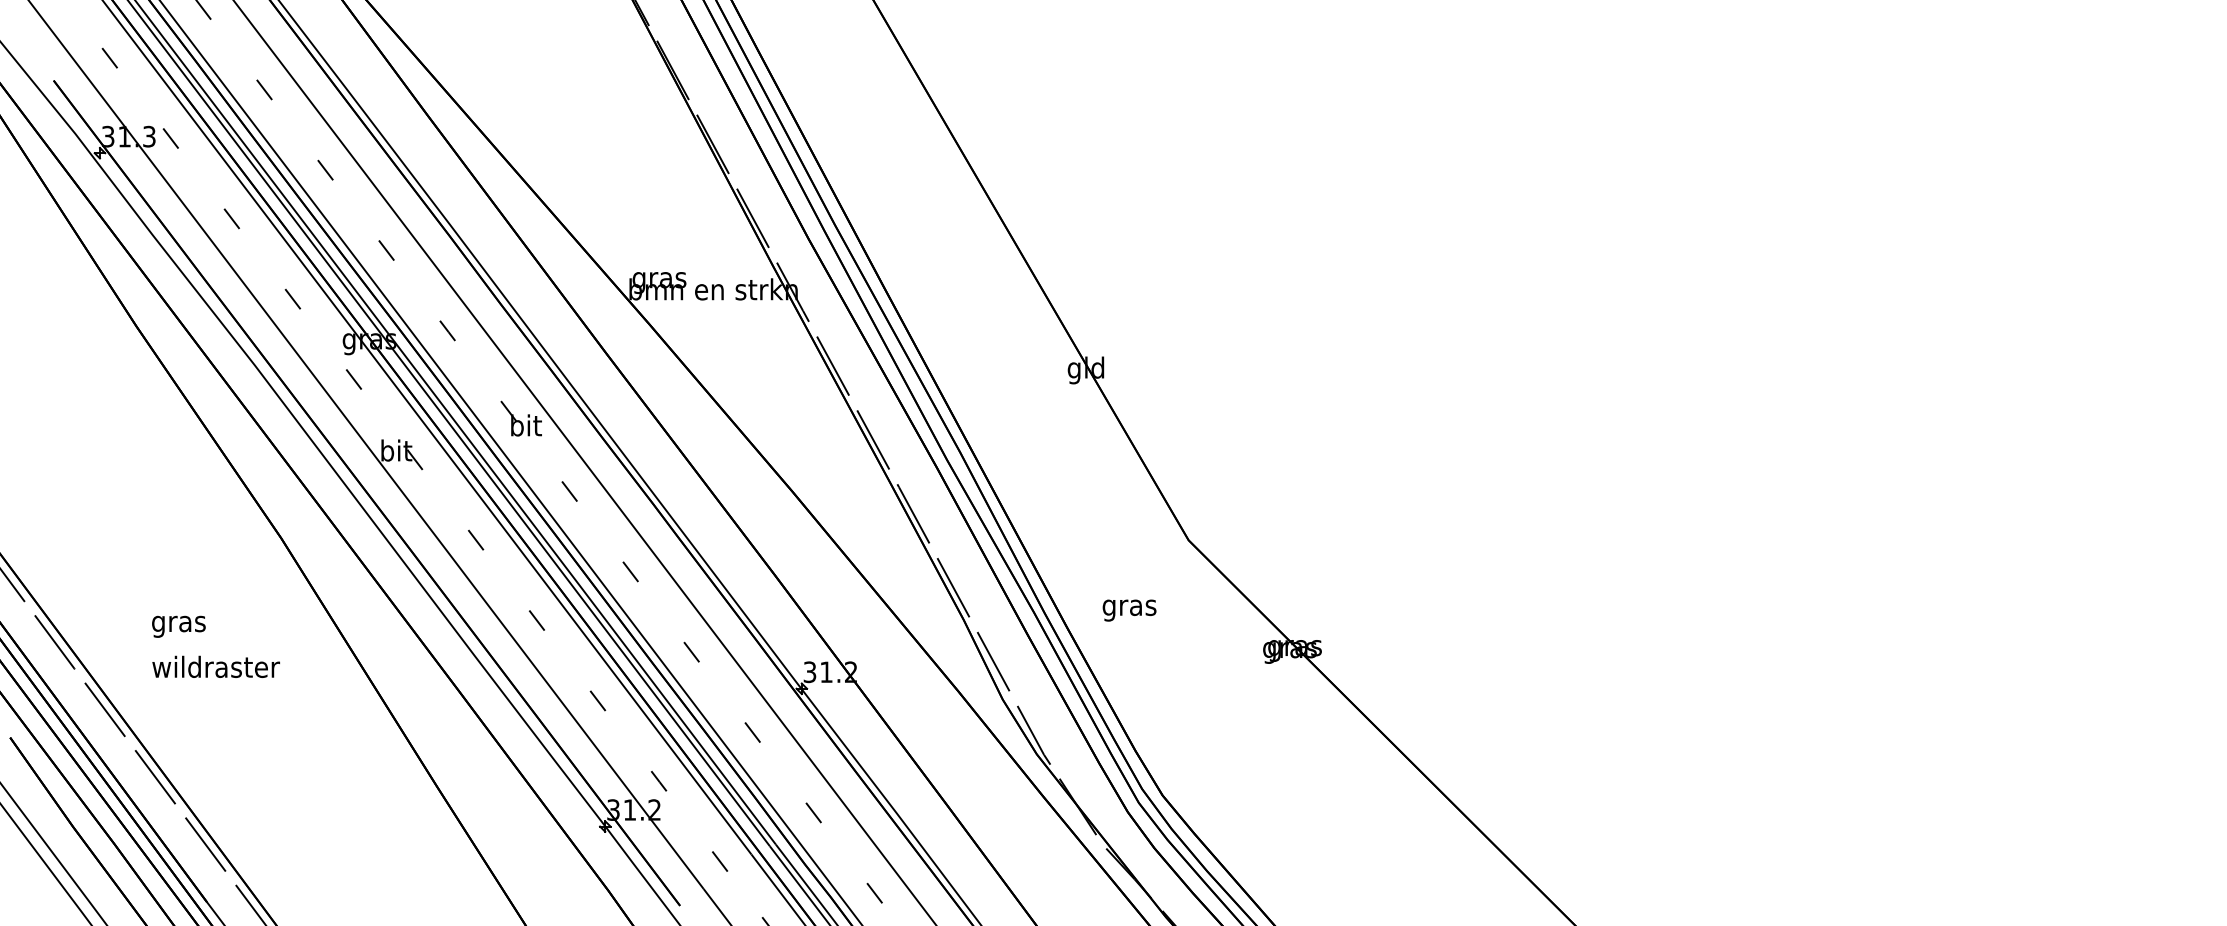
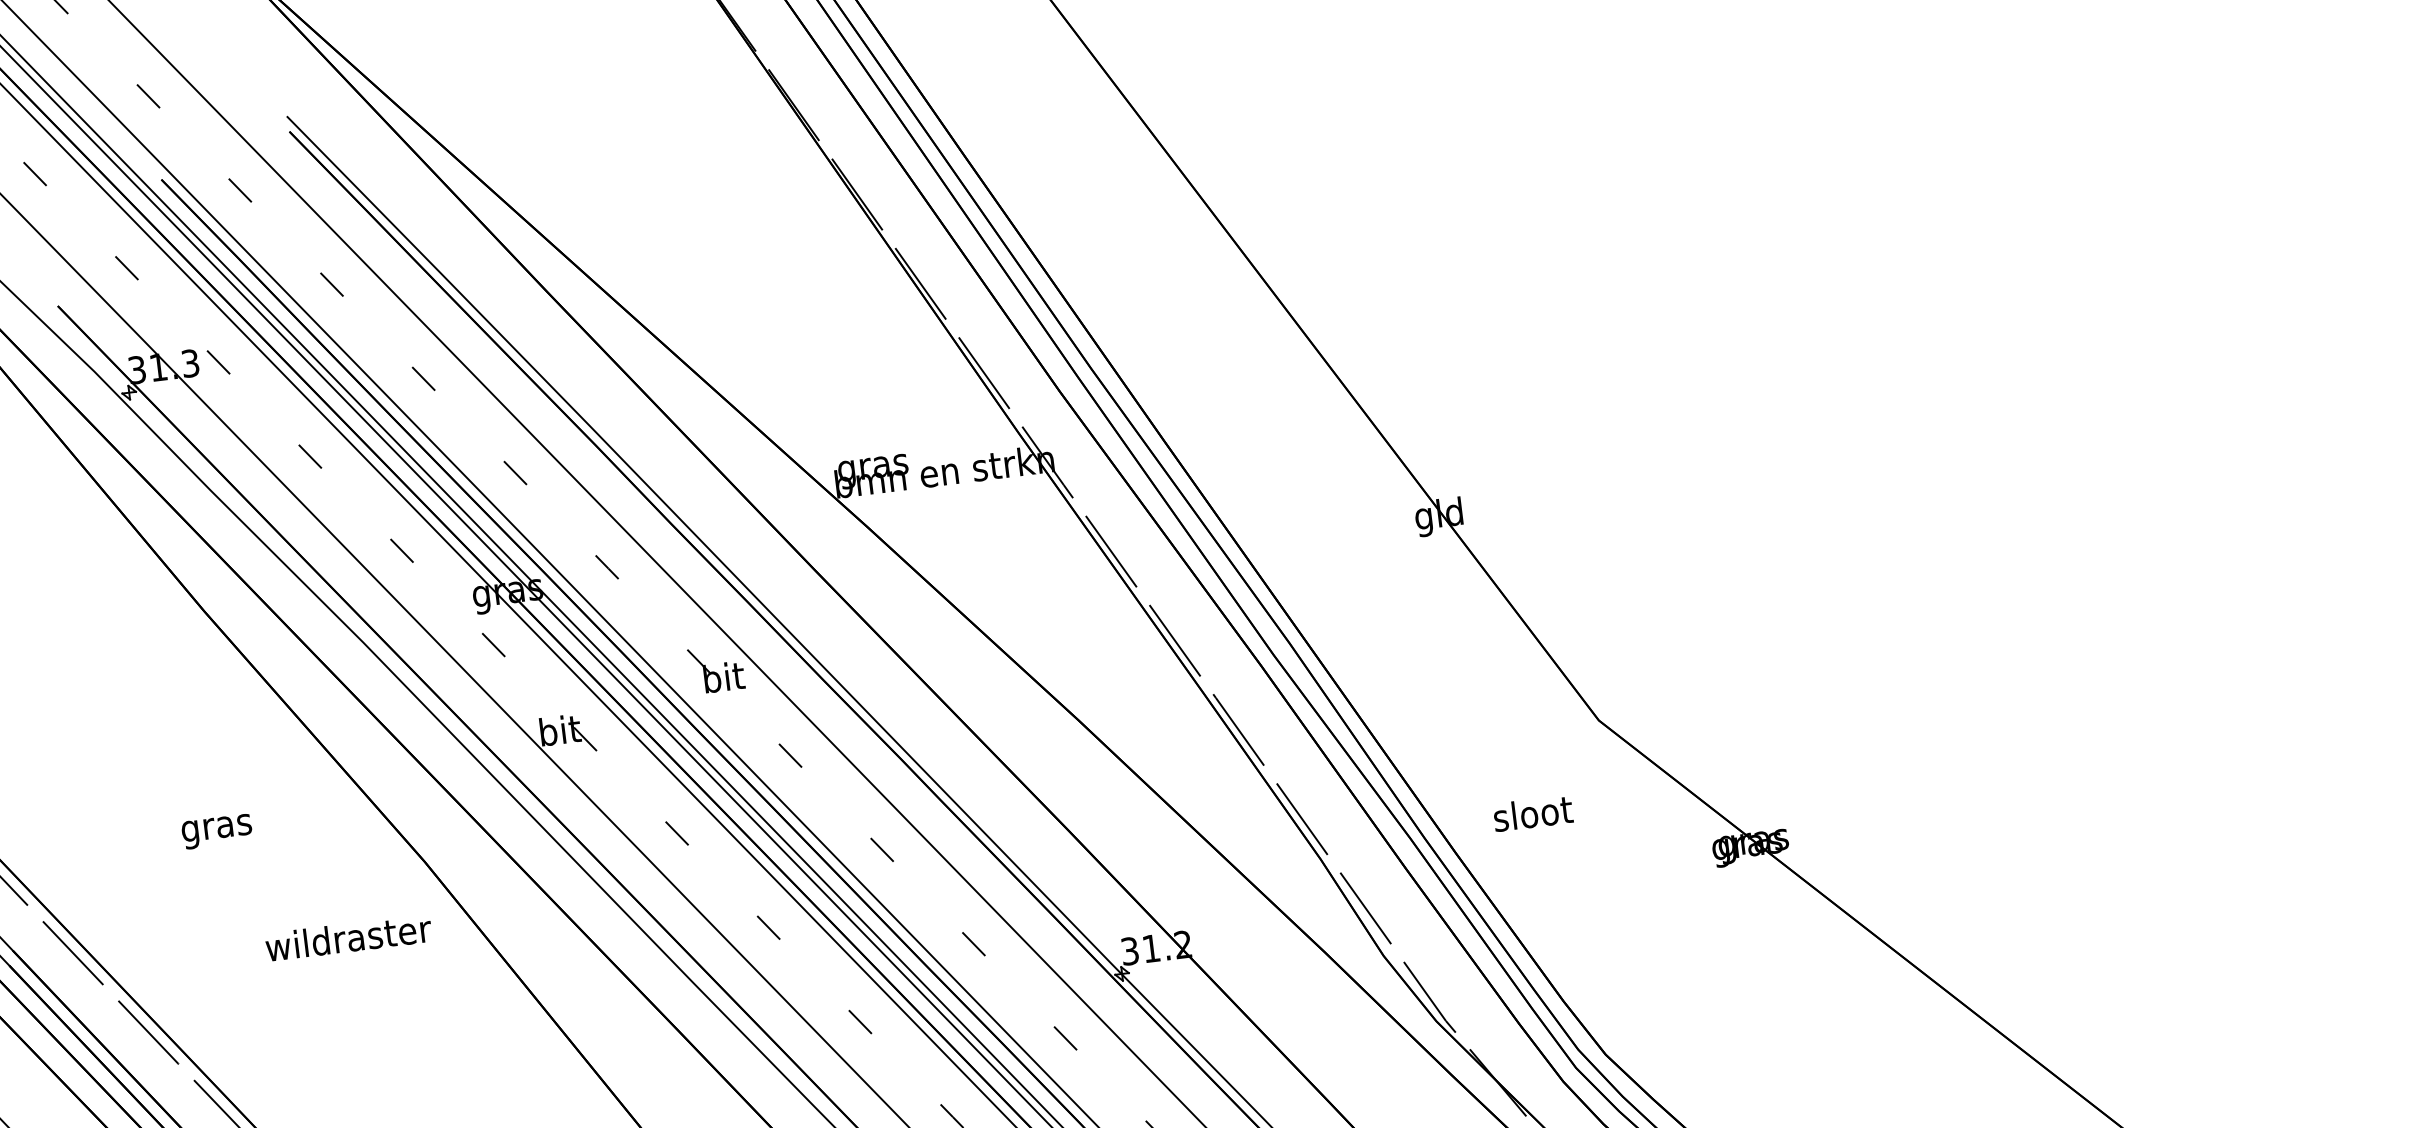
text: (1129, 607) -> (1533, 816), gras -> sloot
text: (178, 626) -> (216, 831), moved
text: (215, 666) -> (347, 937), moved

